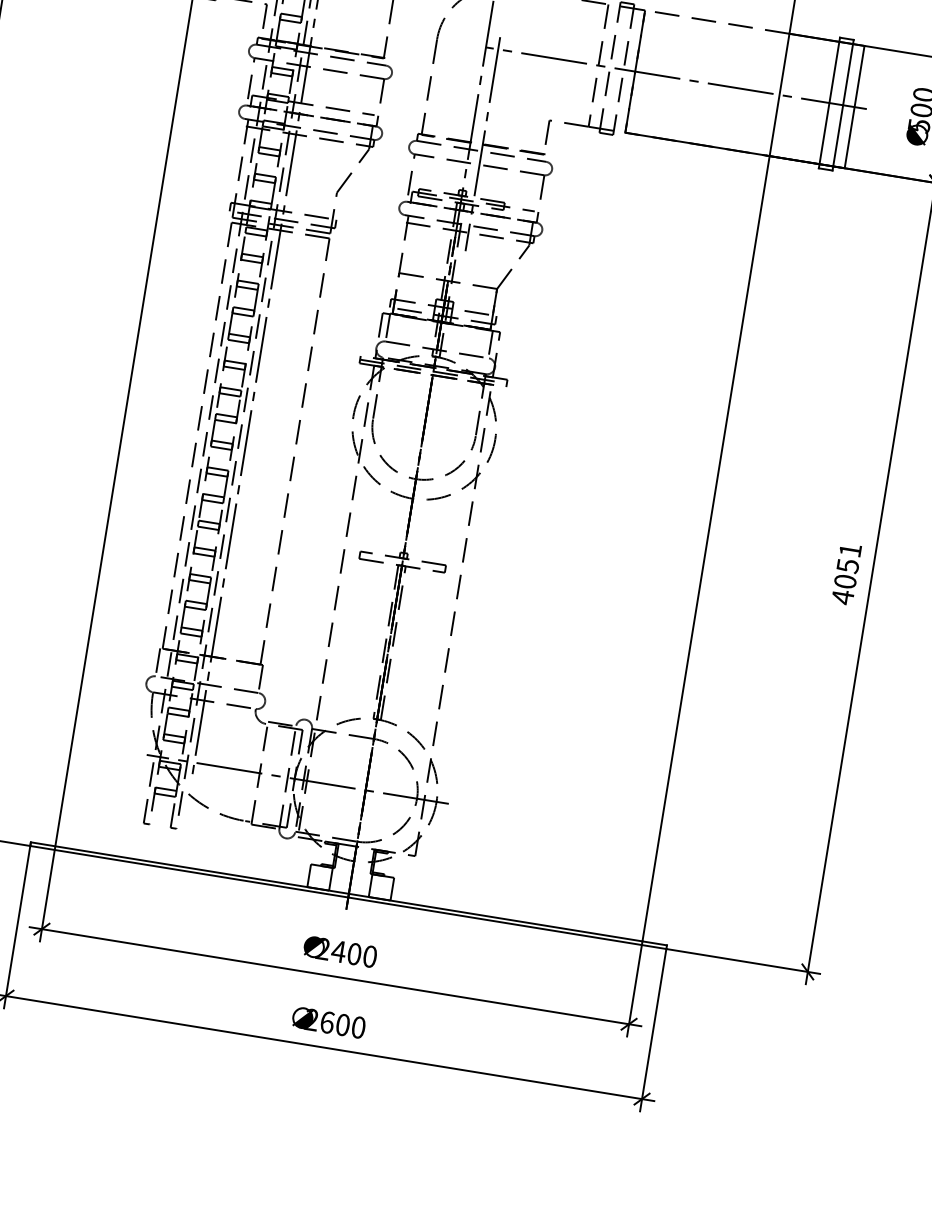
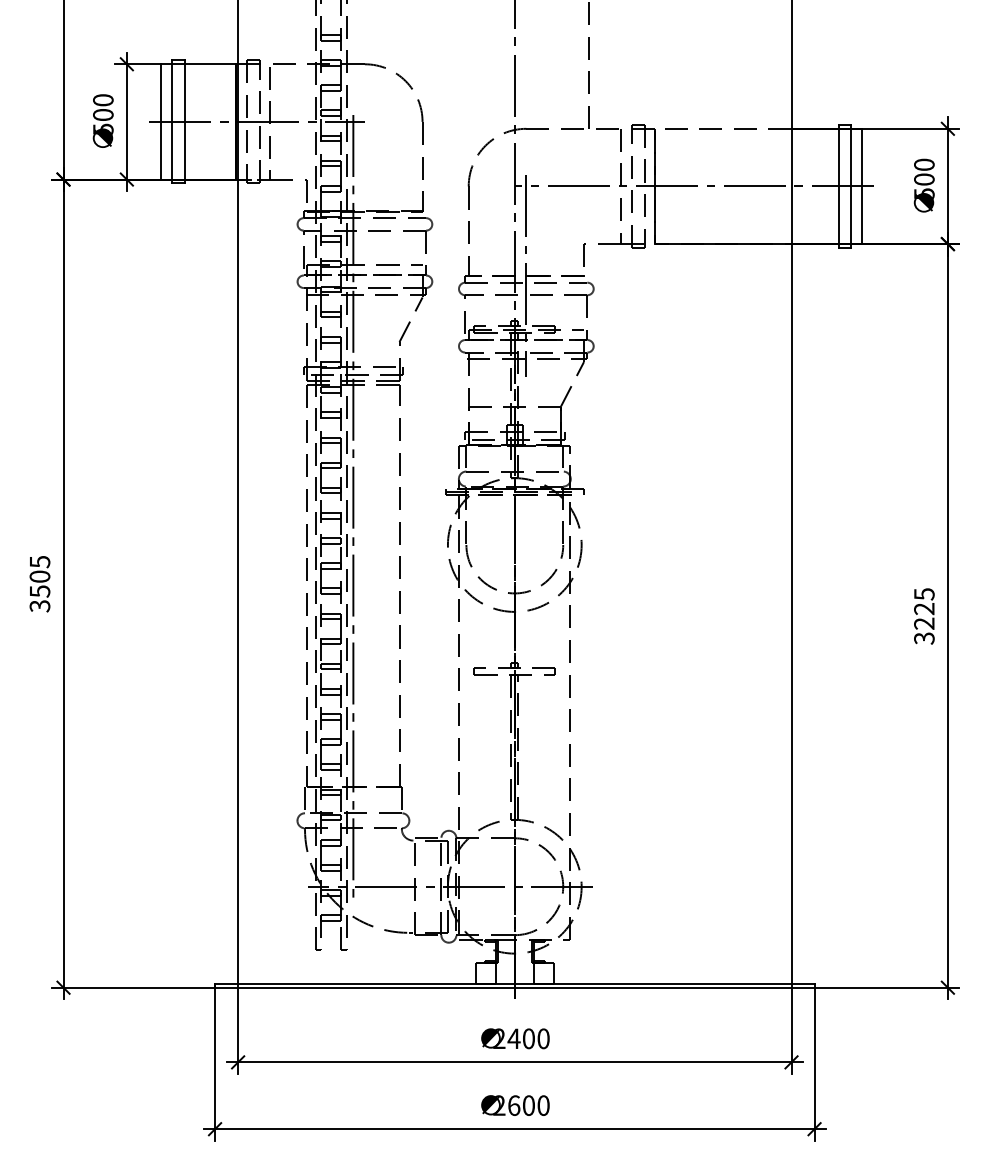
text: (846, 574) -> (924, 616), 4051 -> 3225

